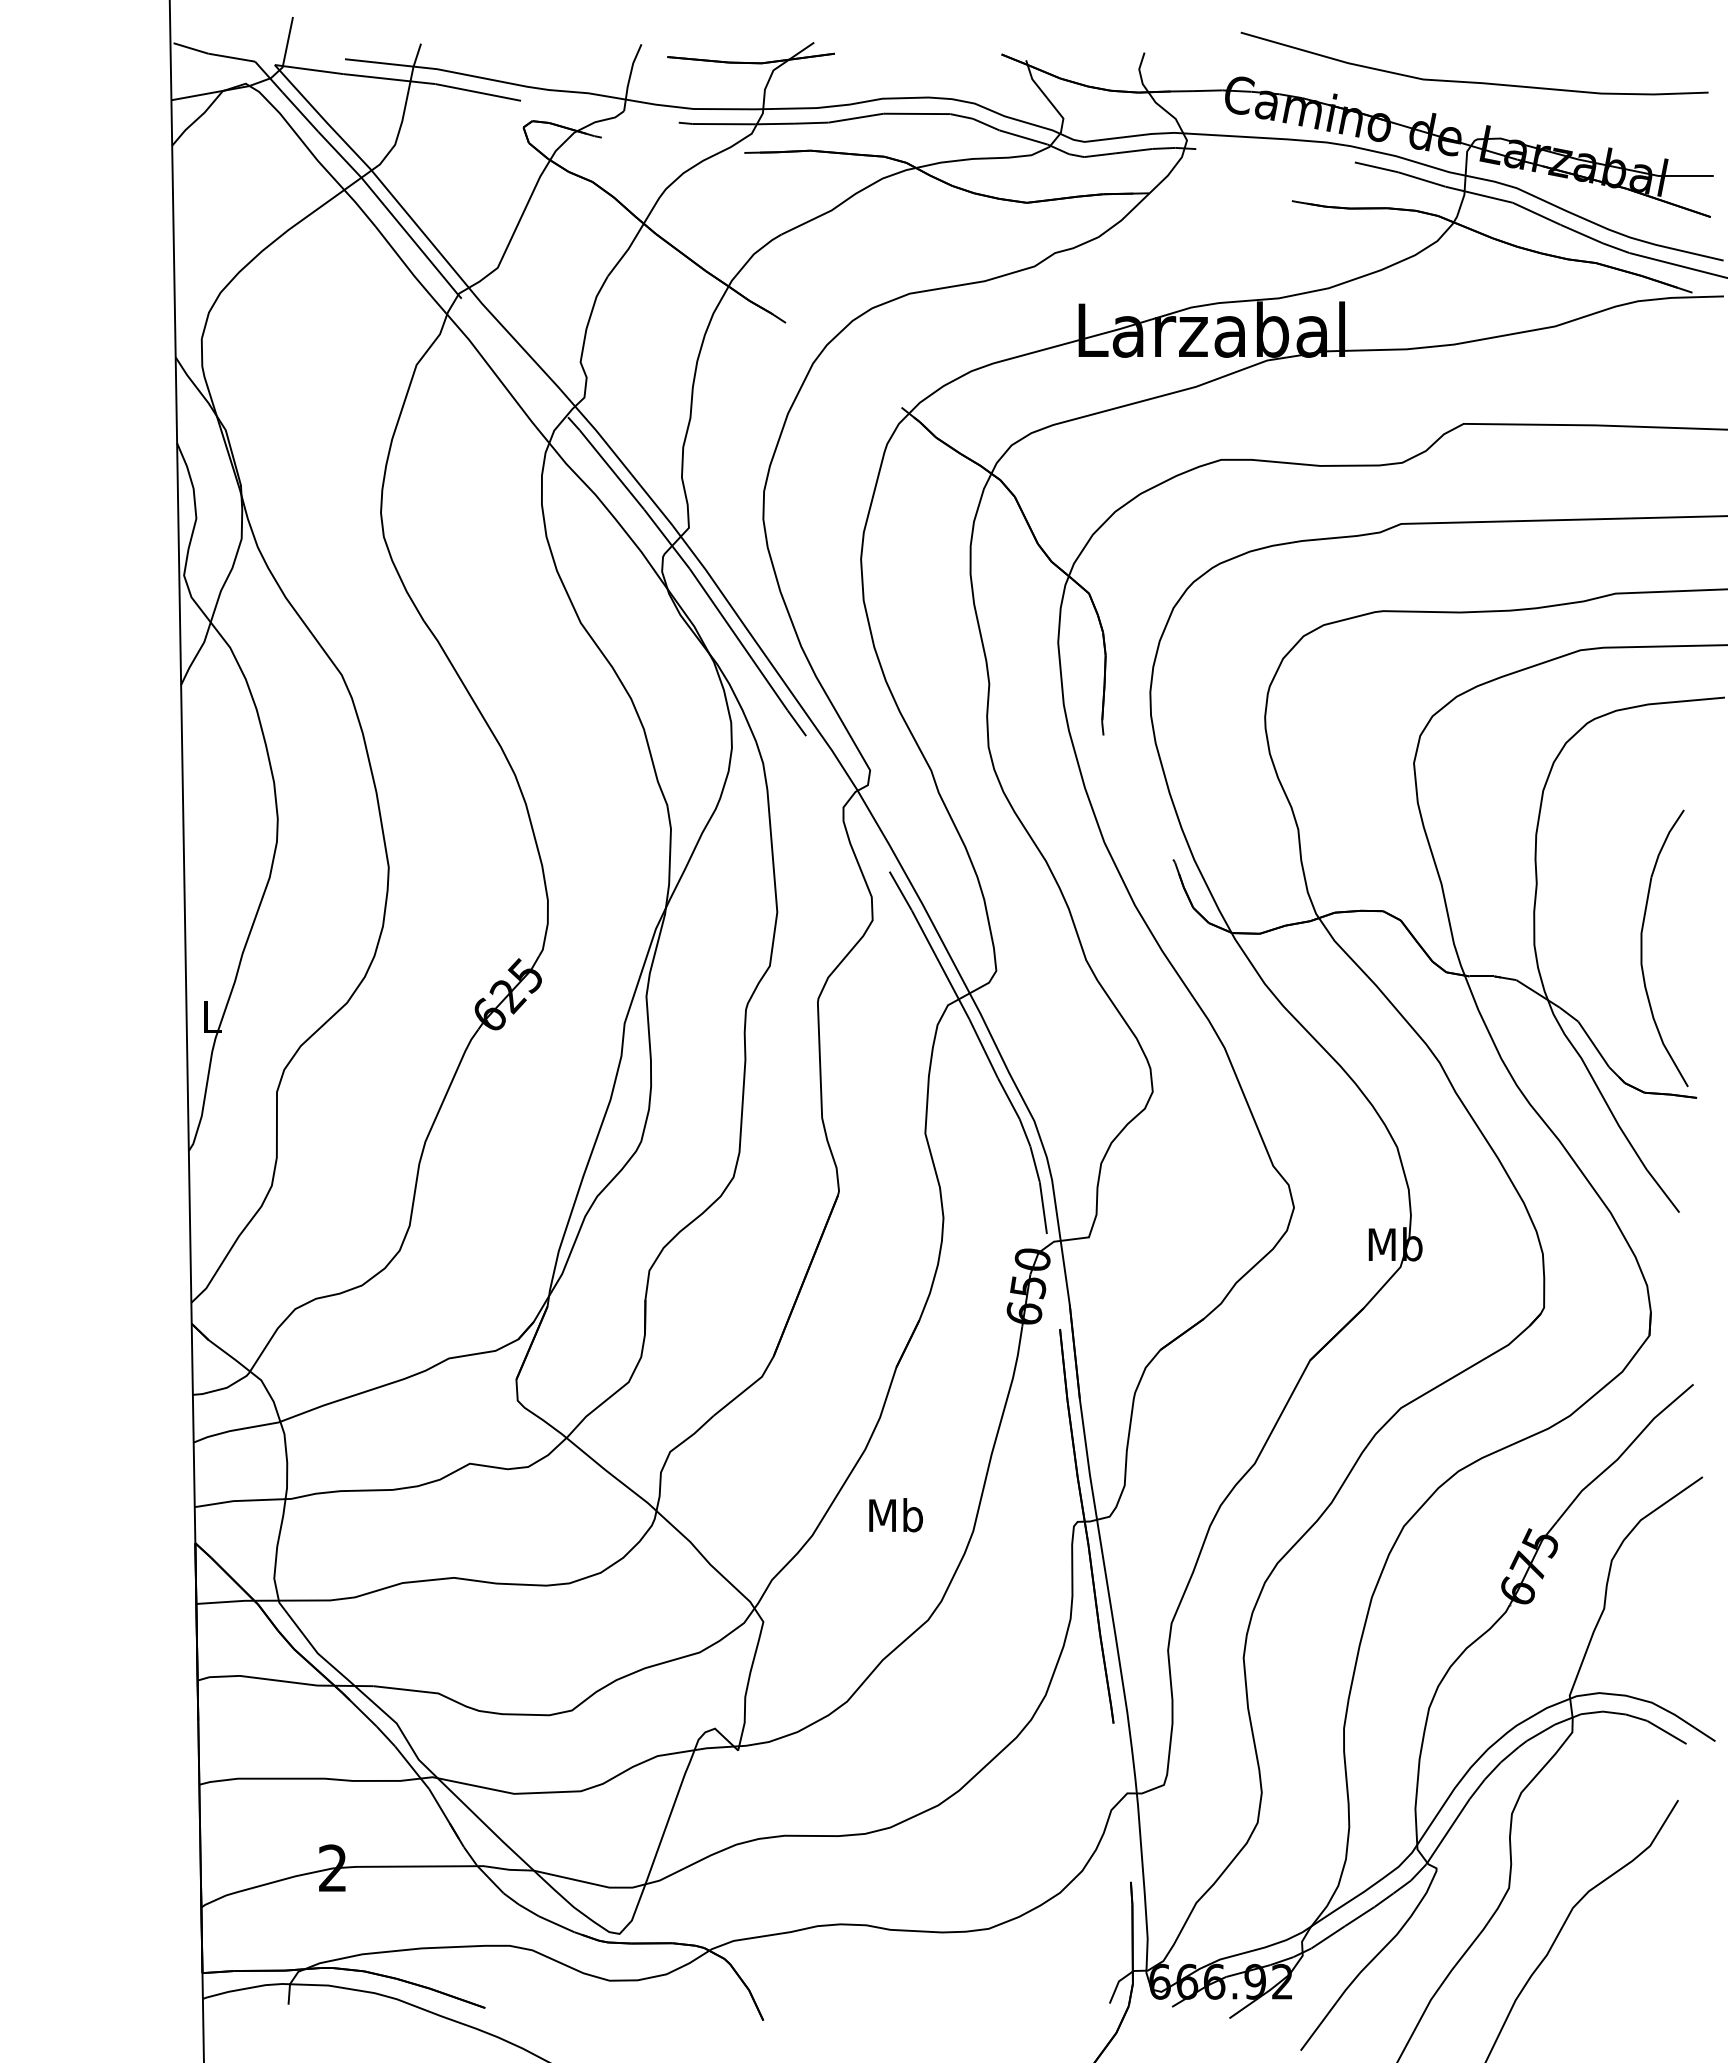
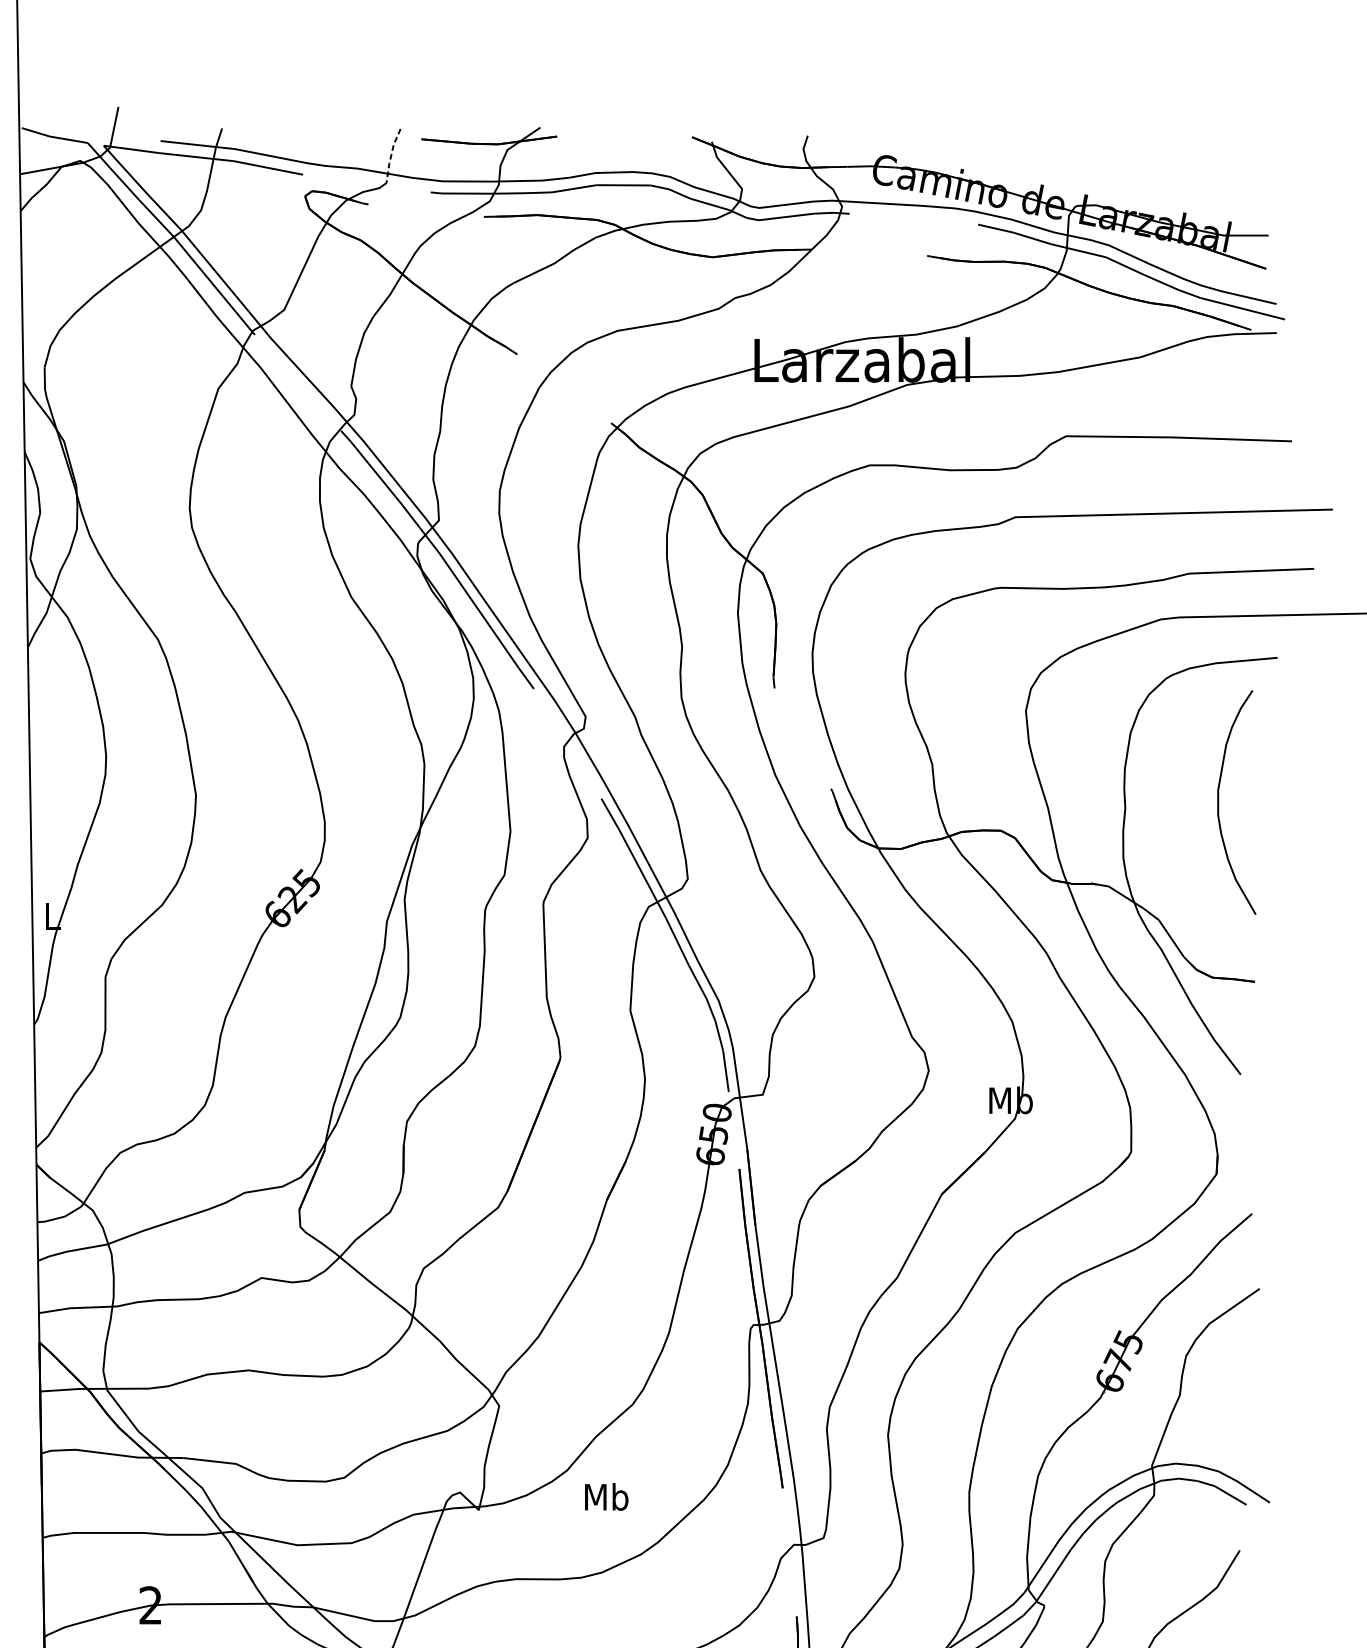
line: (629, 77) -> (390, 155), solid -> dashed
curve: (1474, 81) -> (1074, 159), removed
part: (1642, 948) -> (1218, 802), moved
text: (895, 1515) -> (606, 1497), moved

